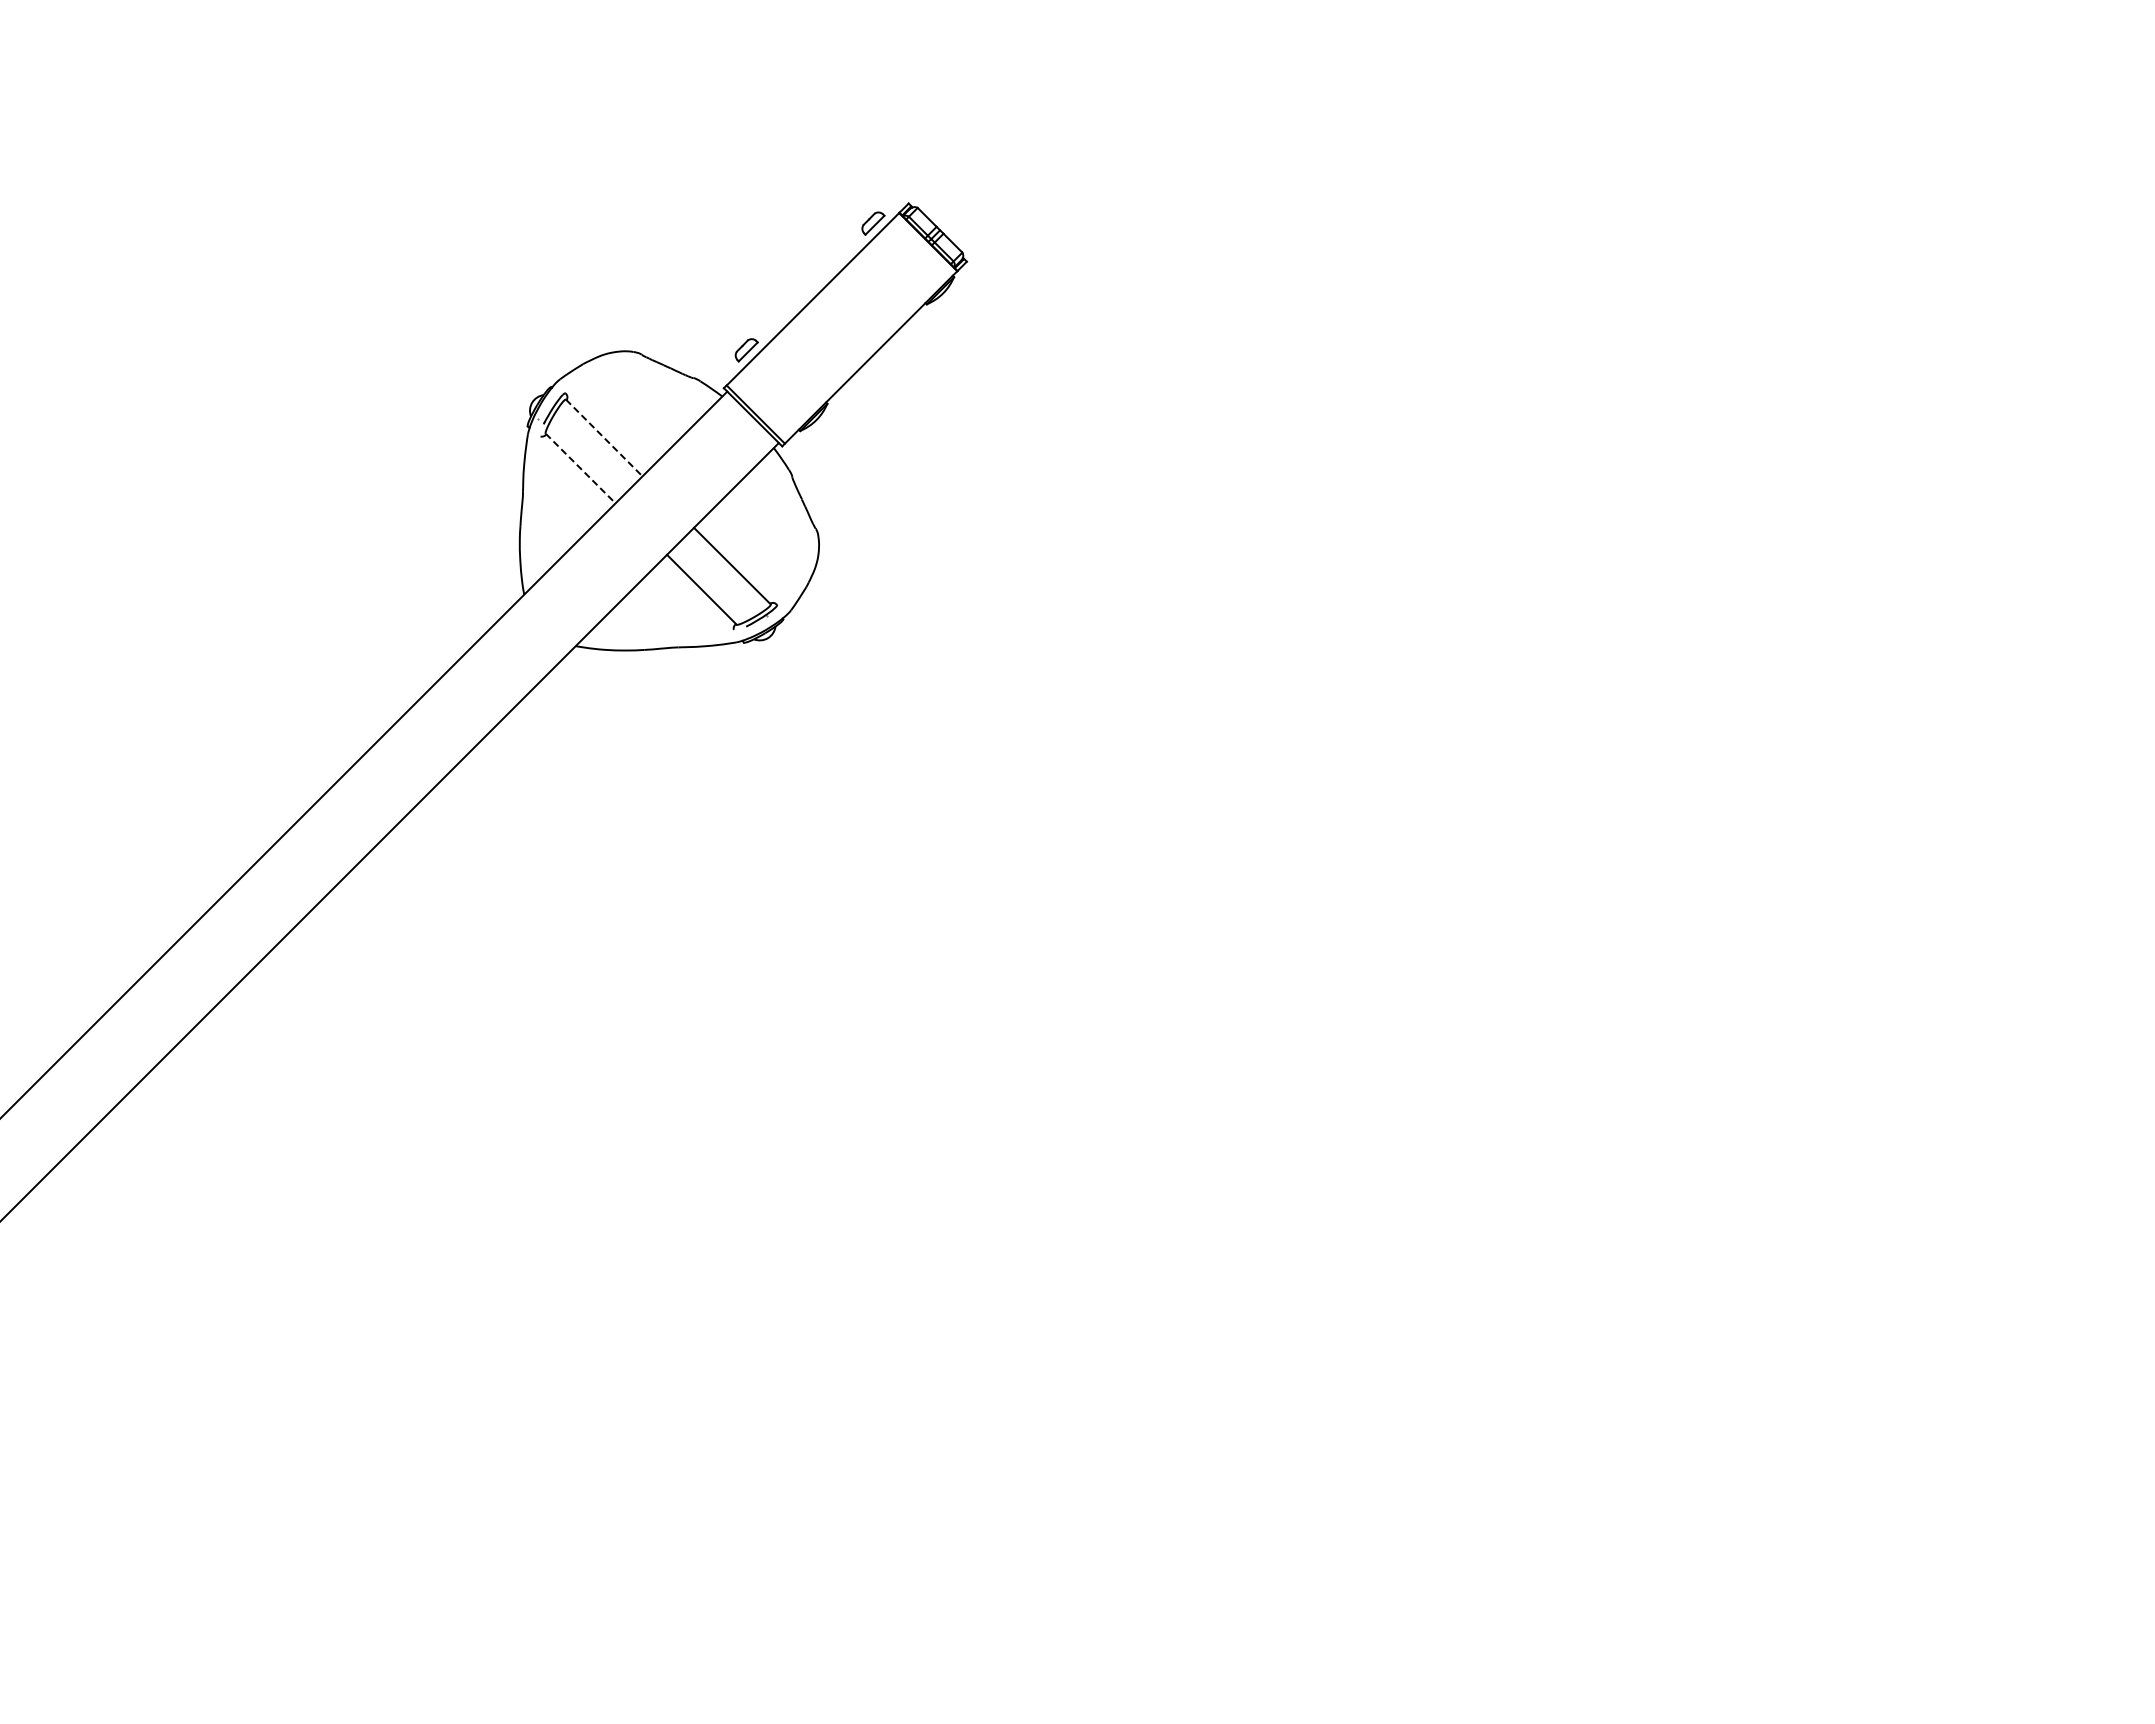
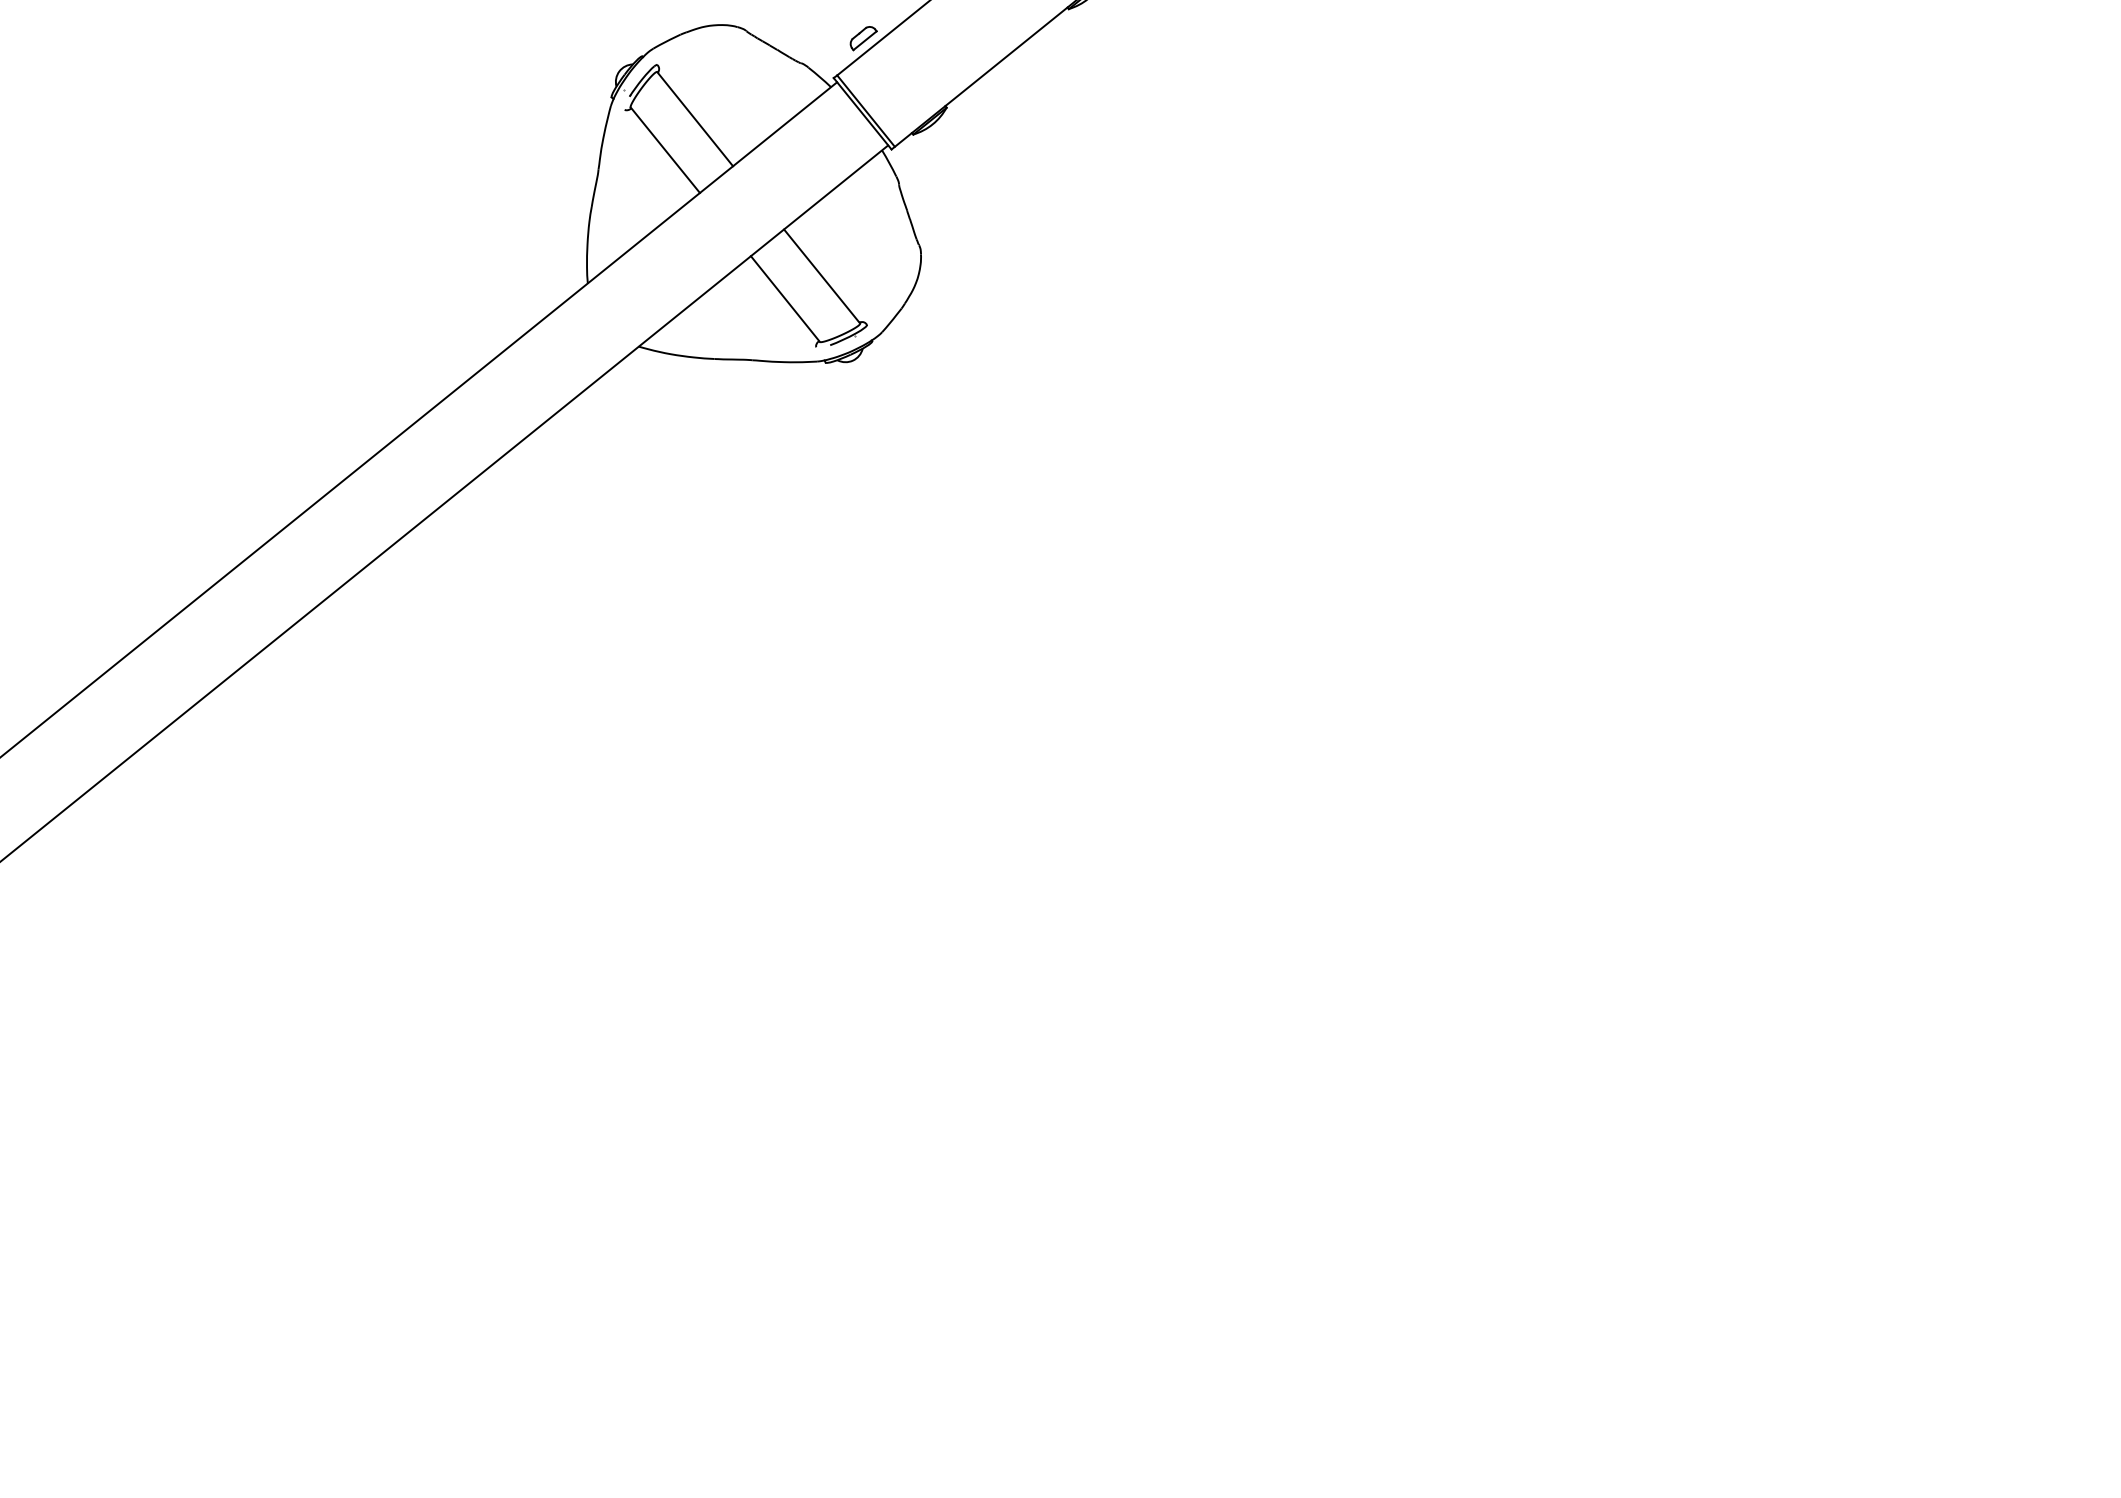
line: (604, 438) -> (695, 119), dashed -> solid
line: (581, 468) -> (666, 150), dashed -> solid

